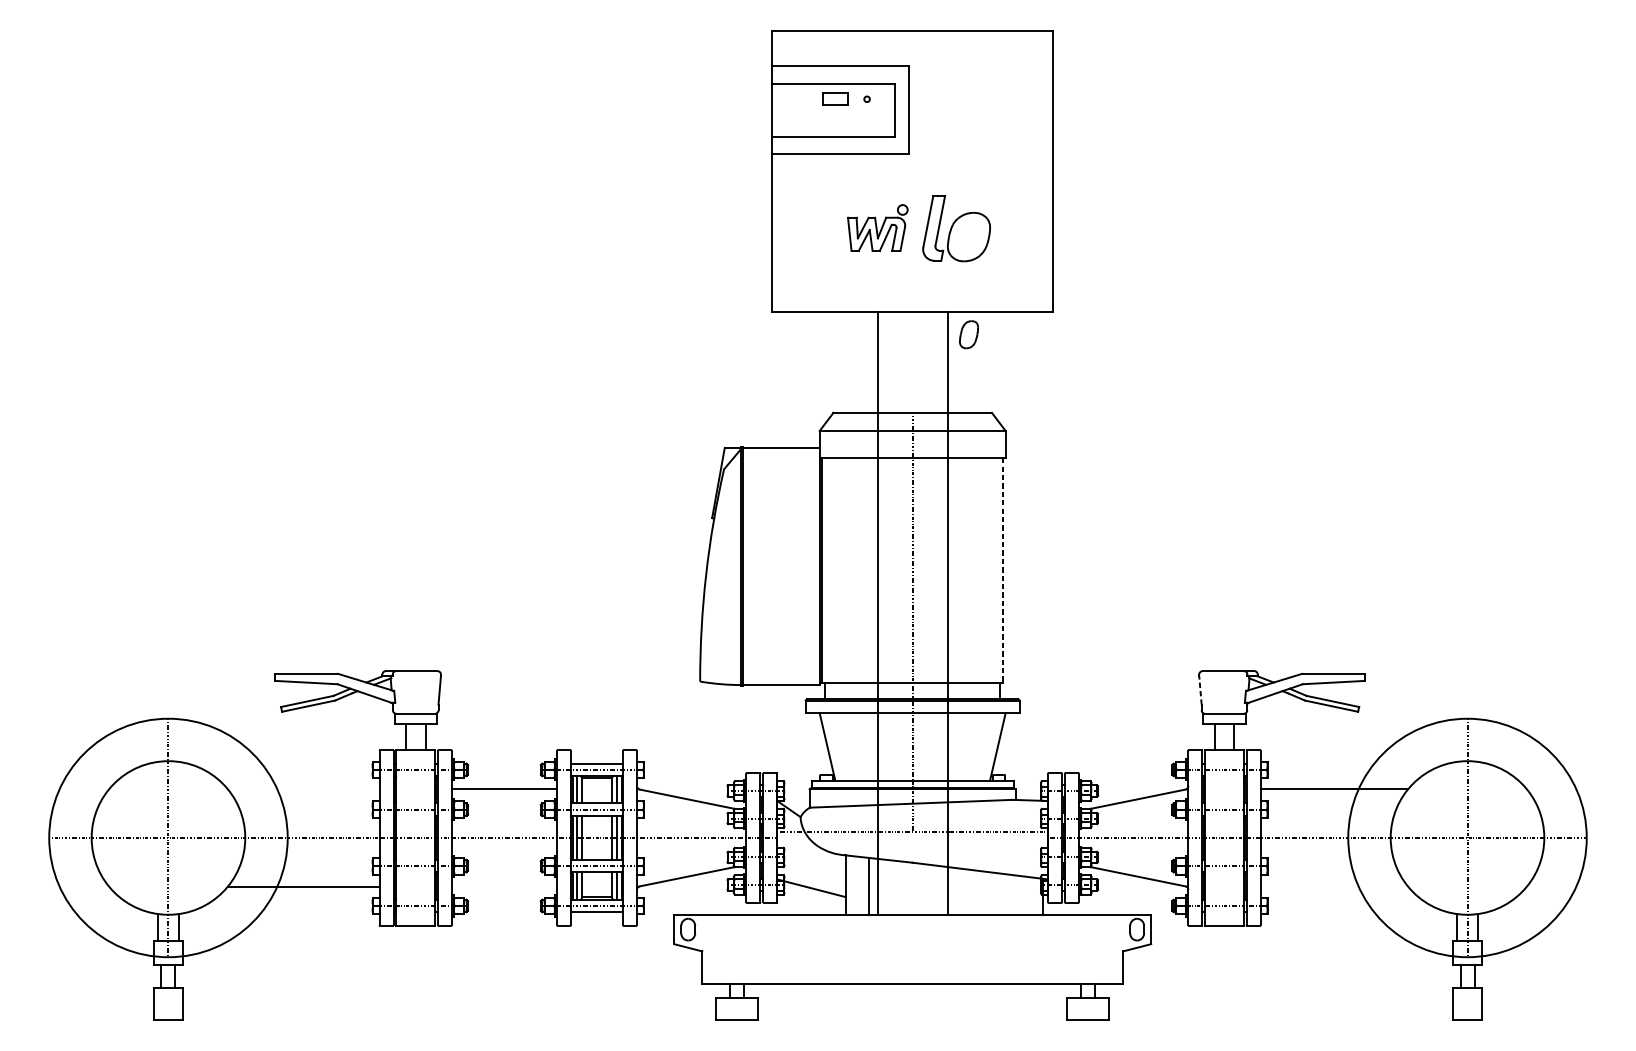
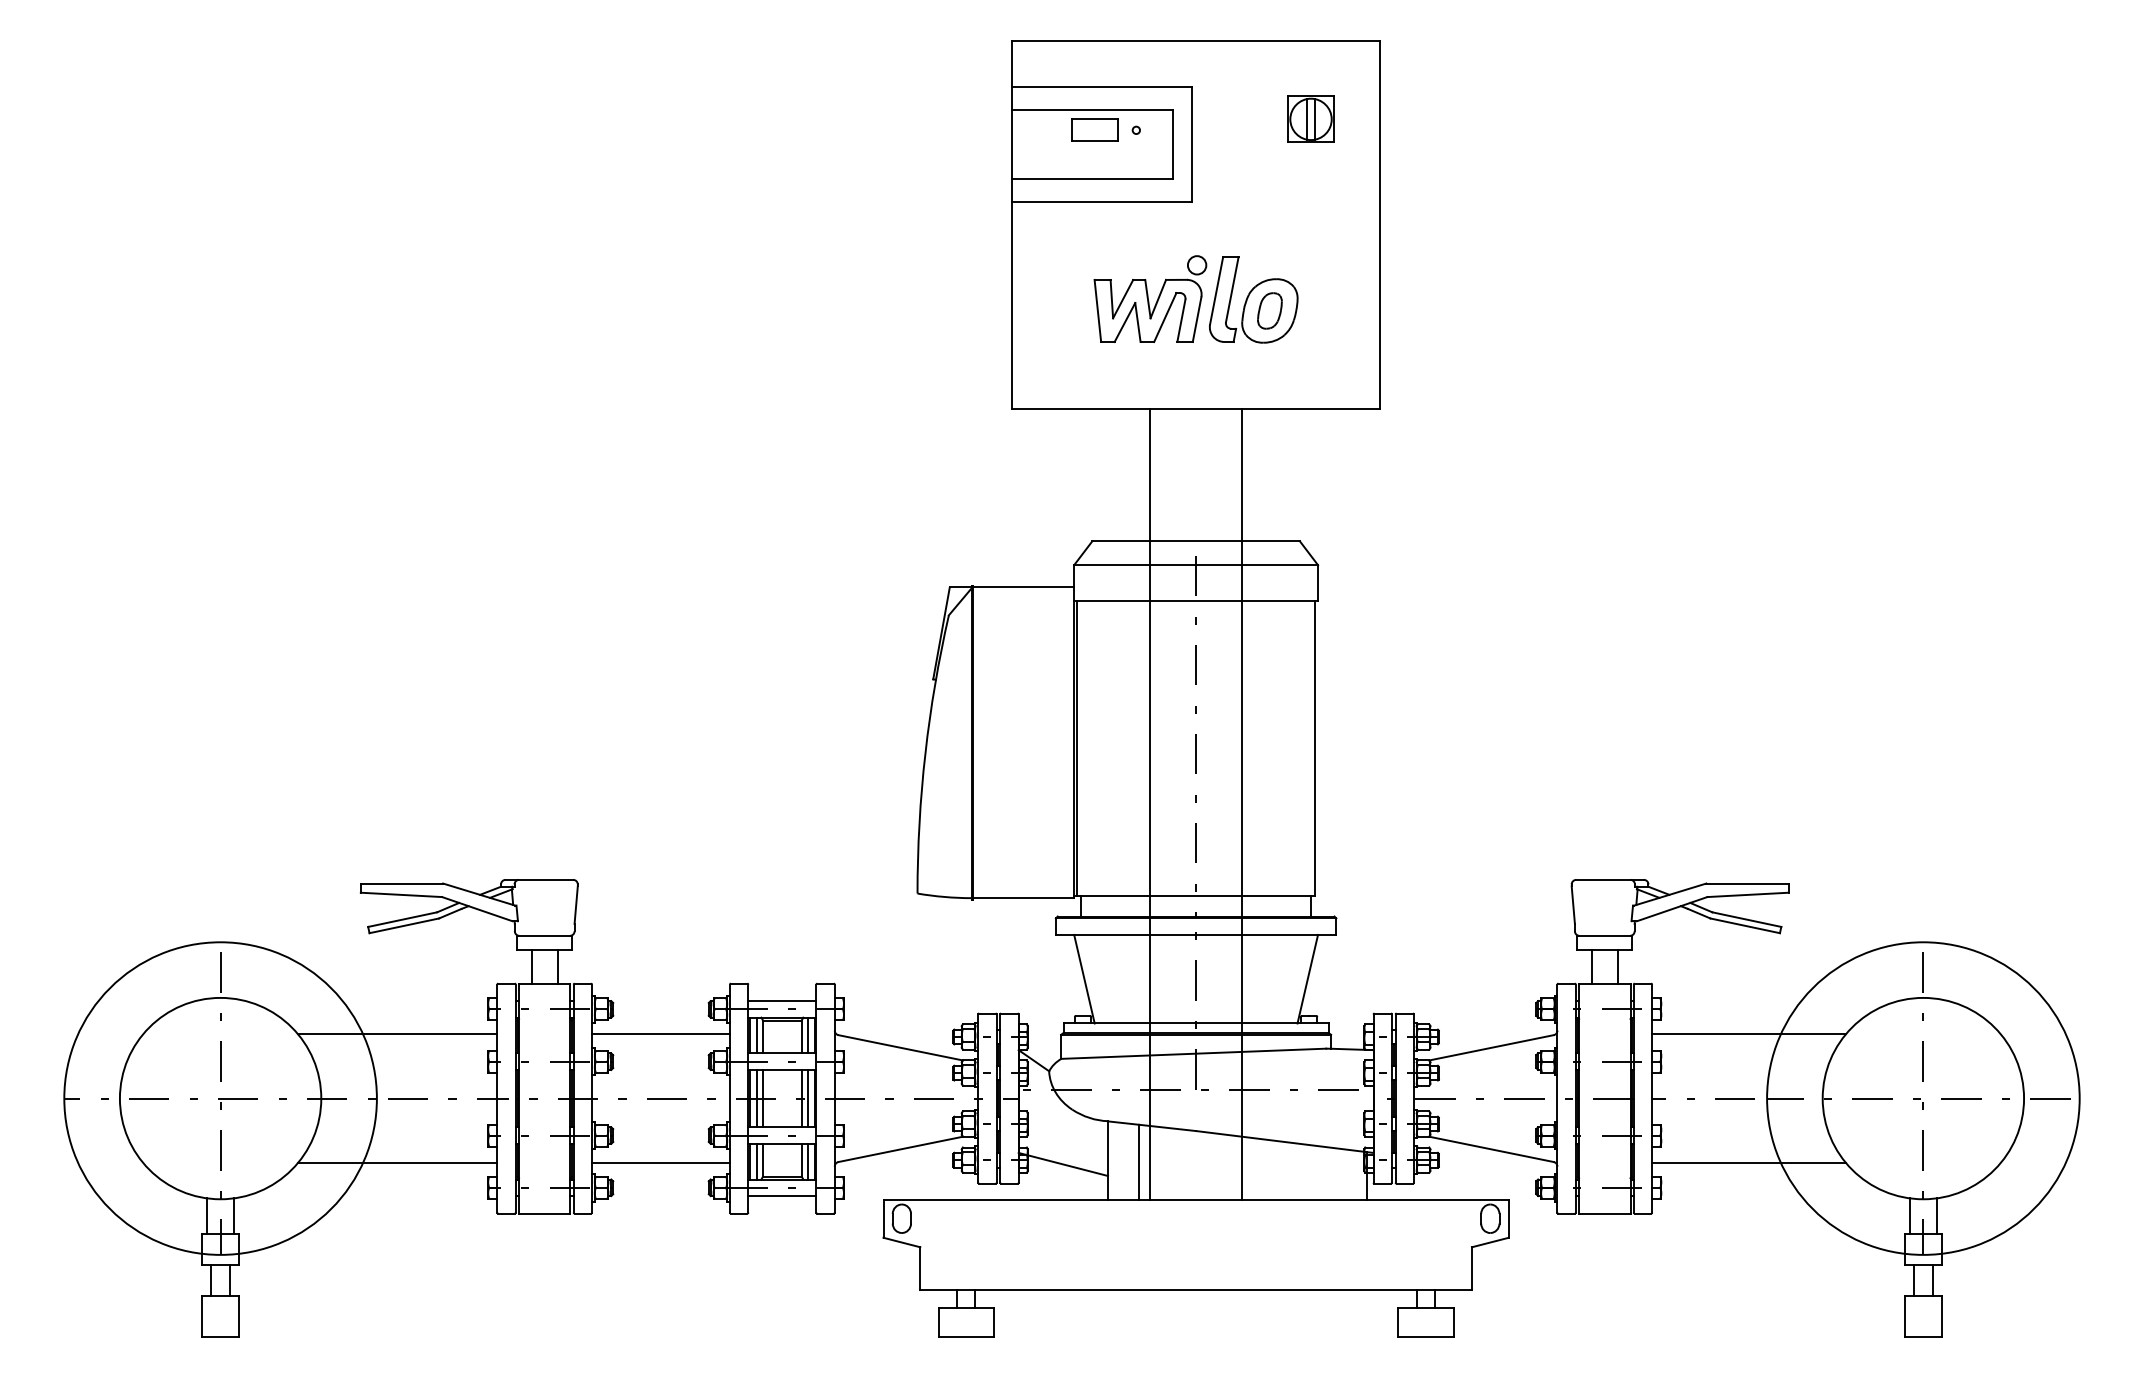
part: (999, 90) -> (1310, 118), added
part: (835, 98) -> (1094, 129), size x1.43
part: (877, 227) -> (1150, 298), size x1.43
part: (968, 334) -> (1269, 310), moved
line: (1003, 570) -> (1314, 748), dashed -> solid
line: (1200, 690) -> (1573, 905), dashed -> solid
line: (303, 789) -> (397, 1034), added
line: (504, 886) -> (660, 1162), added
line: (1334, 886) -> (1748, 1162), added

